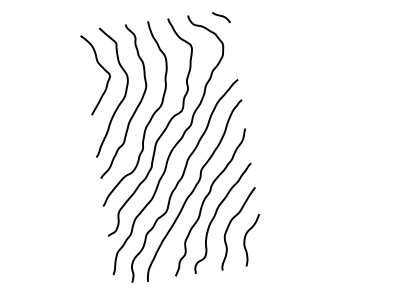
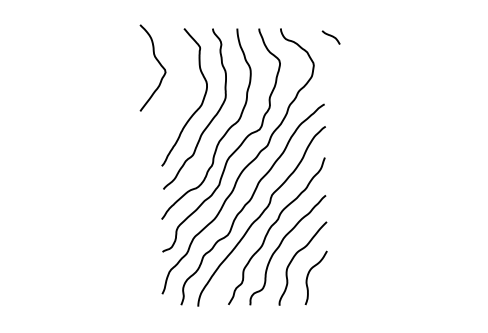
curve: (220, 16) -> (330, 36), moved
curve: (102, 68) -> (158, 63), moved

